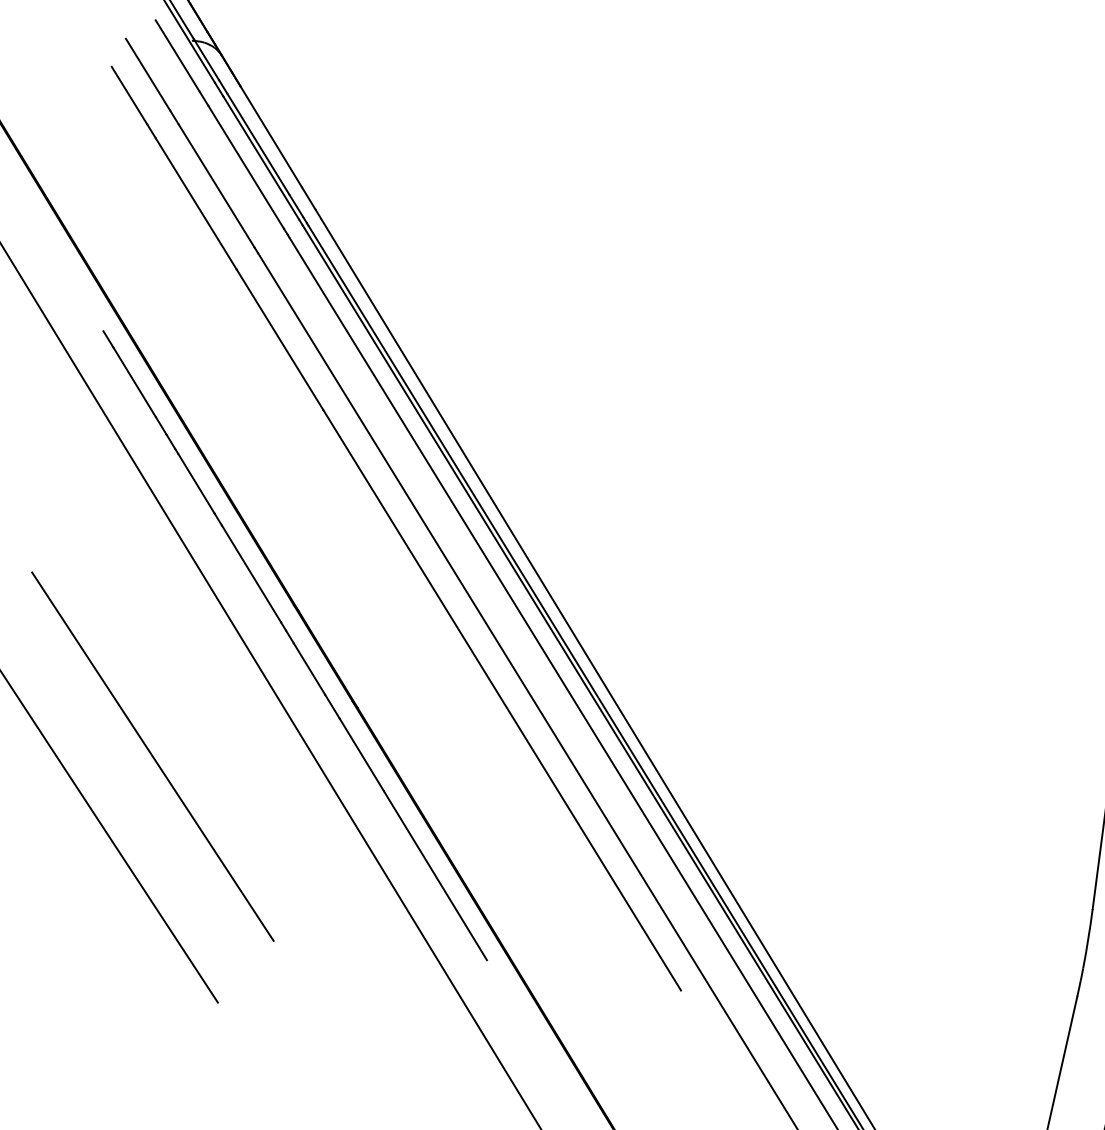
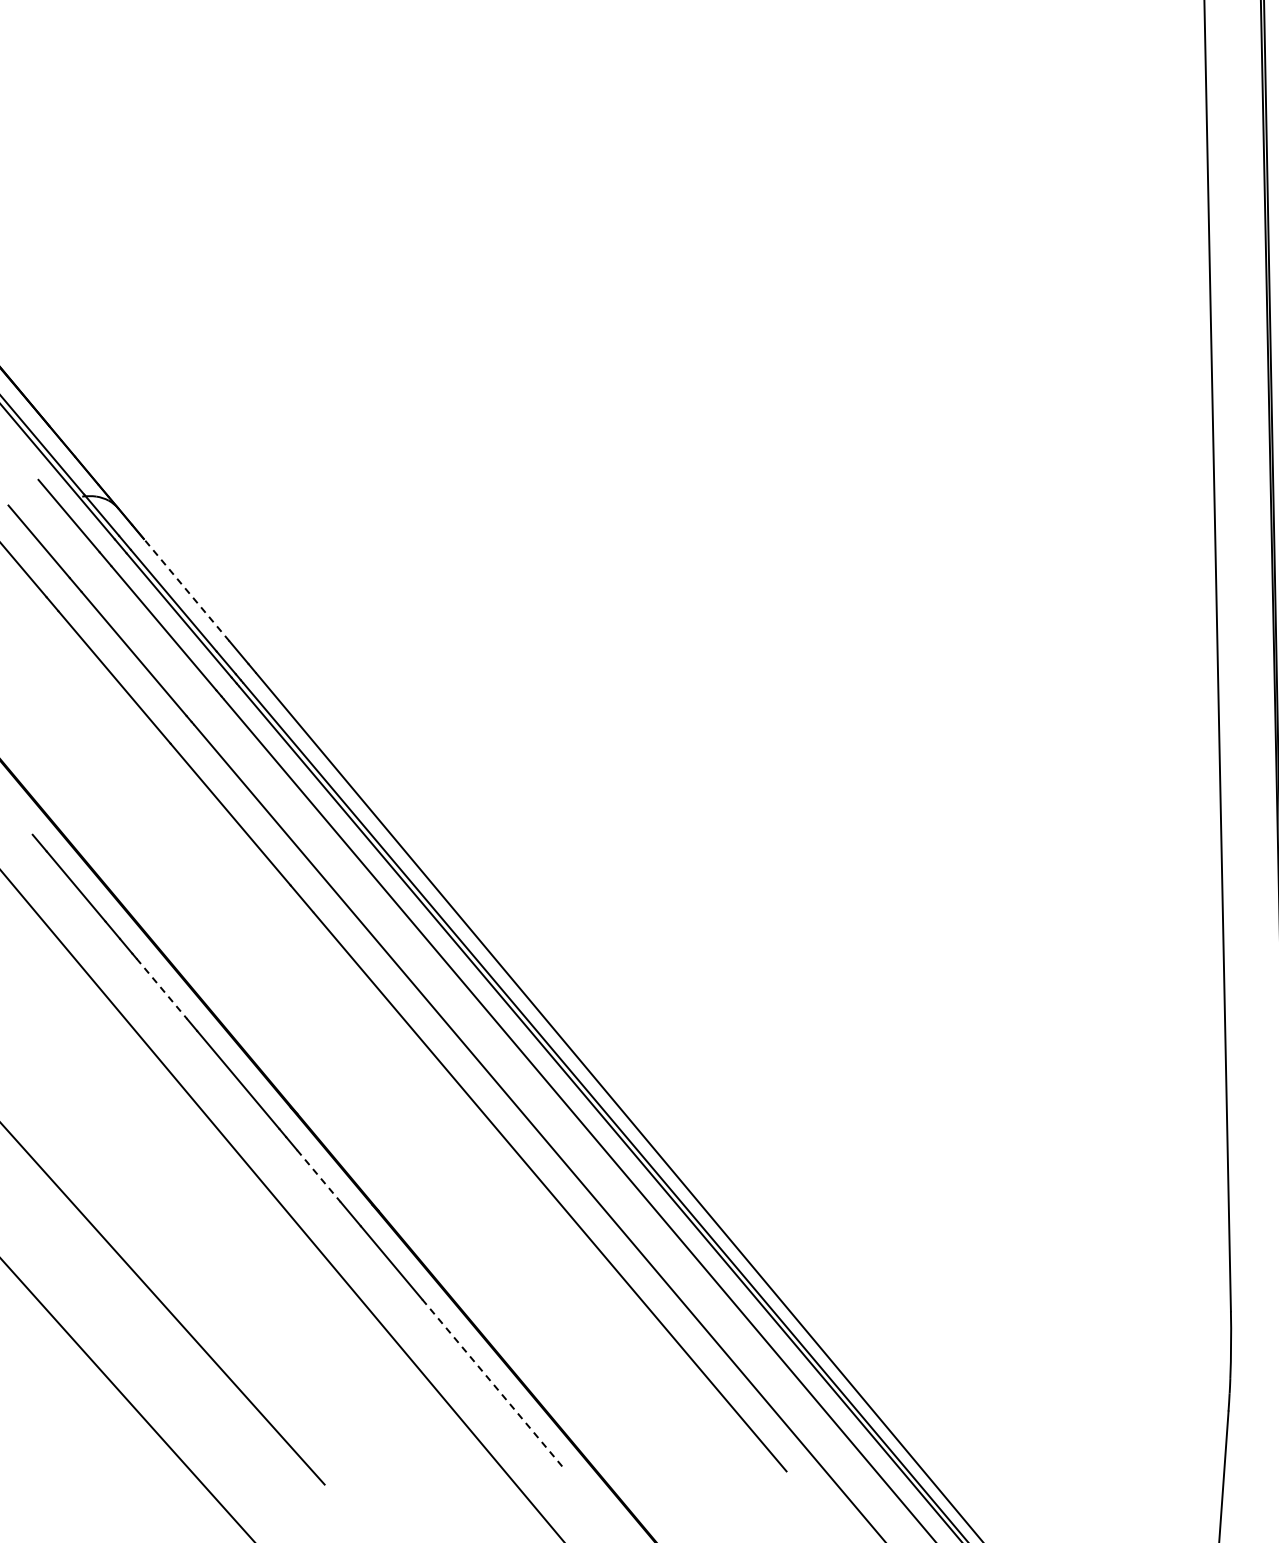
line: (271, 137) -> (186, 590), solid -> dashed
line: (196, 484) -> (162, 989), solid -> dashed
line: (309, 669) -> (318, 1176), solid -> dashed
line: (435, 876) -> (494, 1385), solid -> dashed

